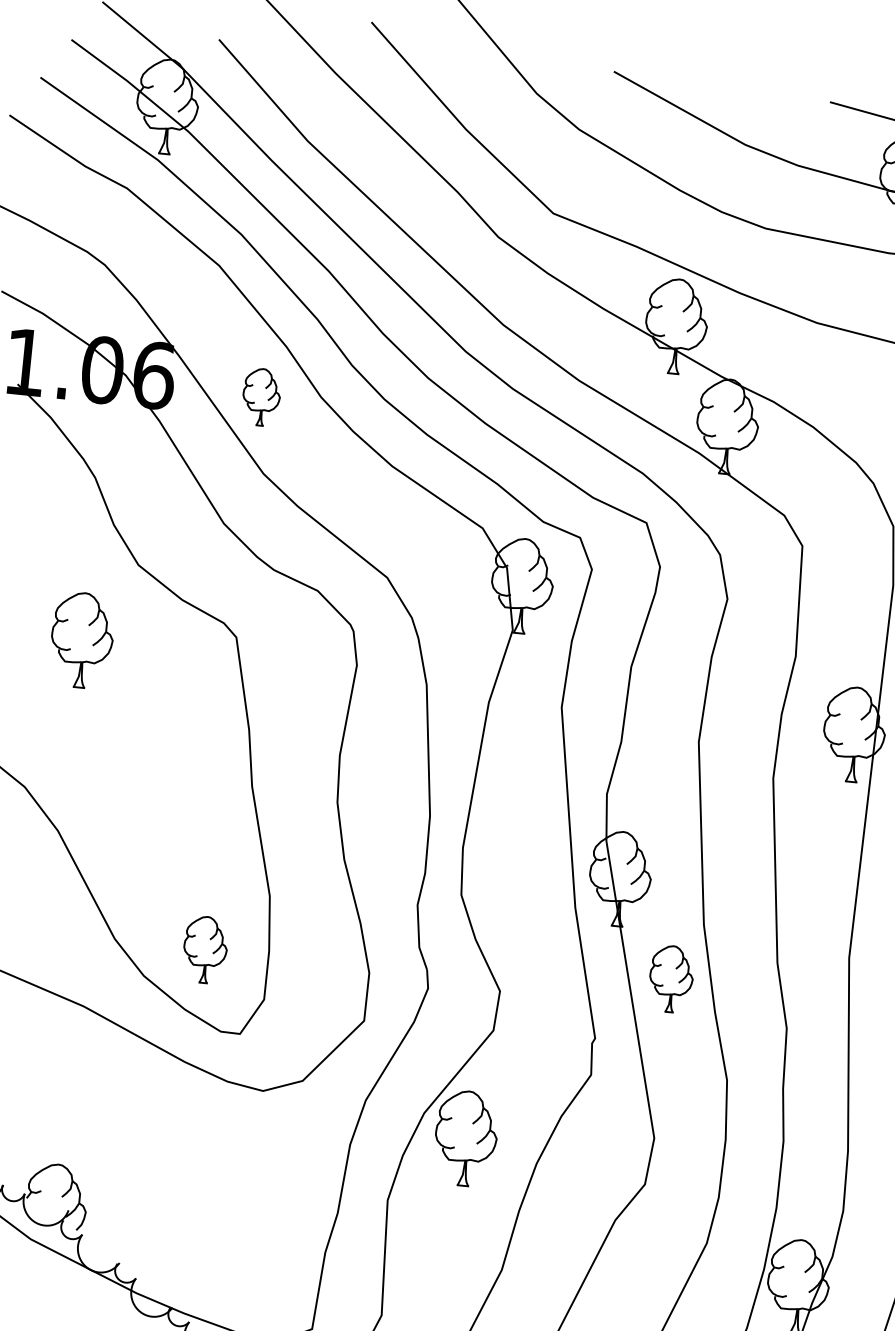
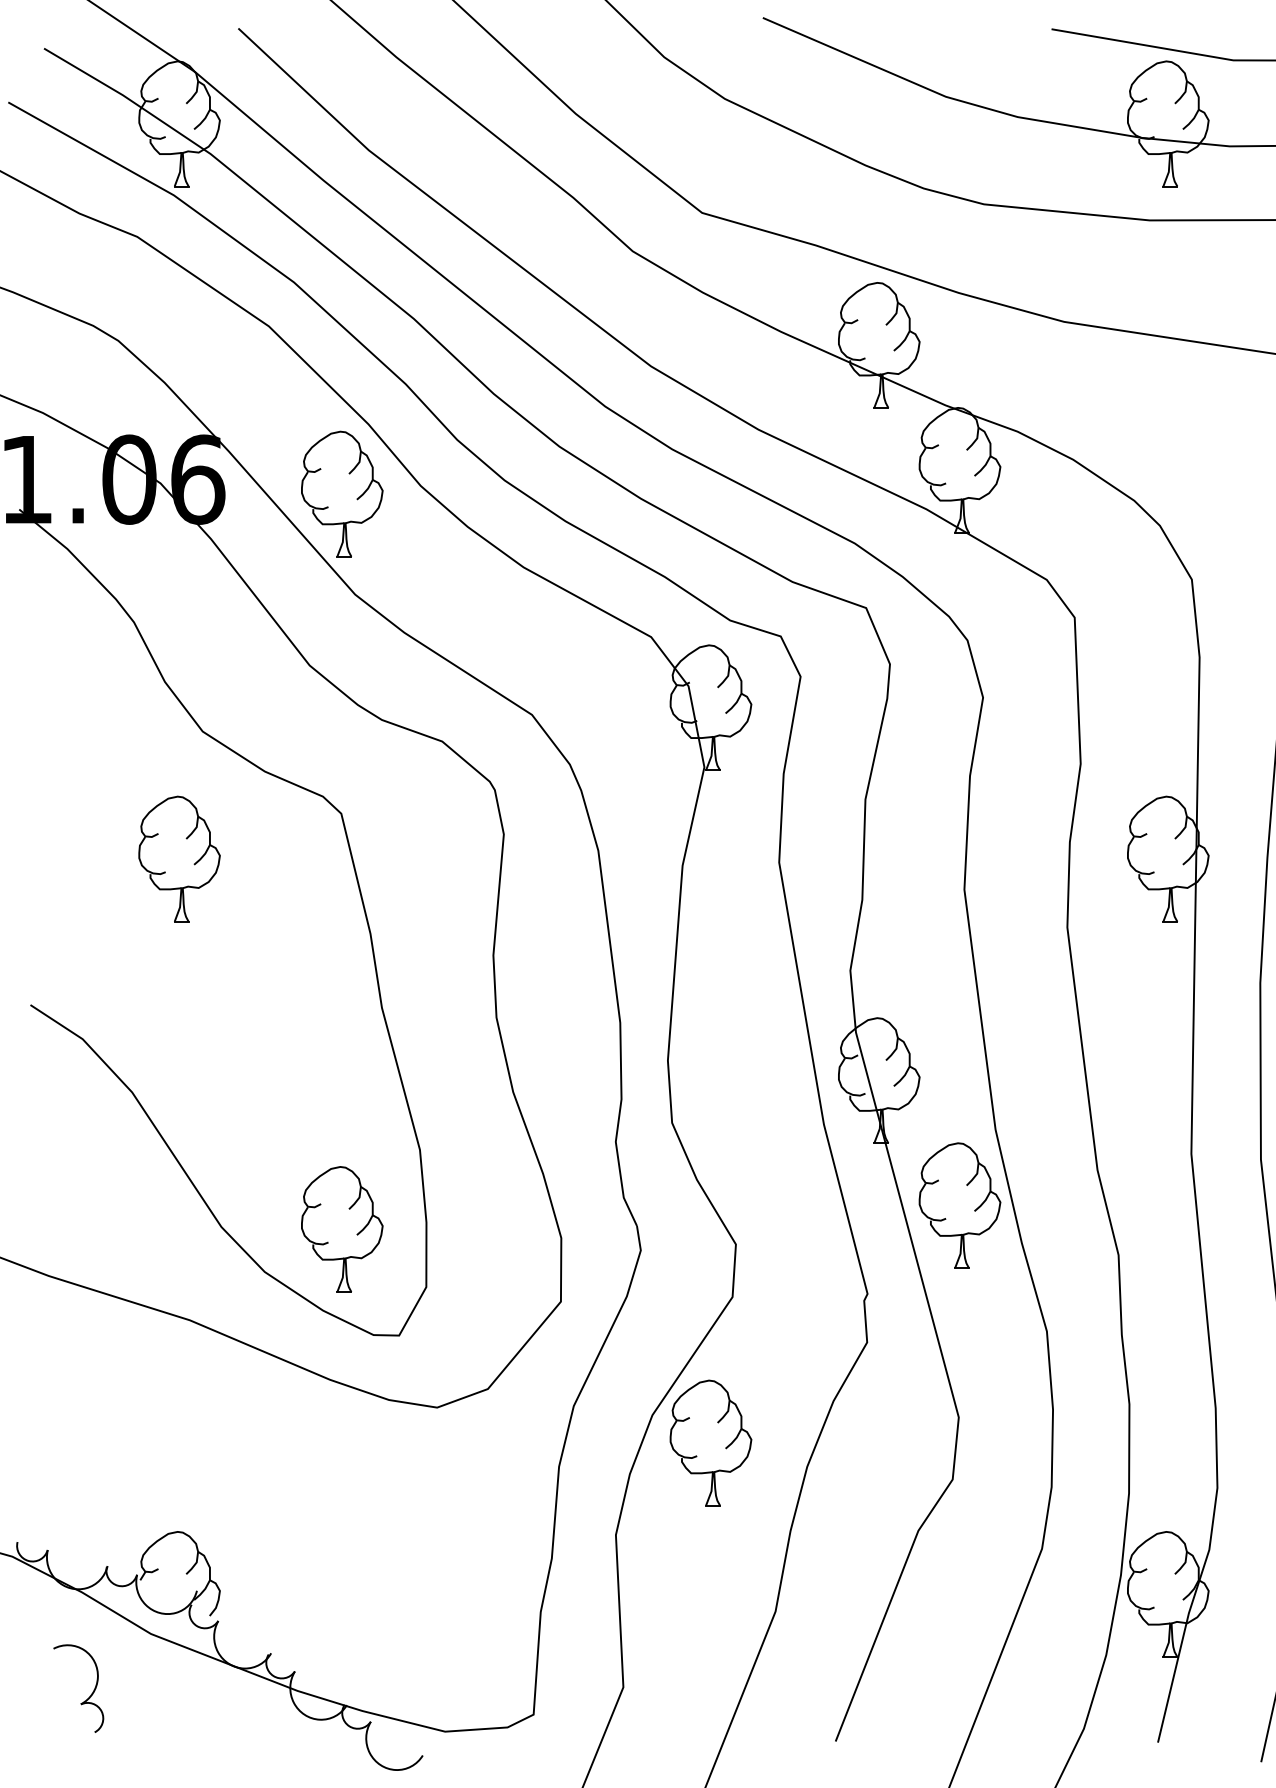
part: (261, 396) -> (342, 493), size x1.67
part: (82, 639) -> (179, 858), moved
part: (205, 949) -> (342, 1229), size x1.43
part: (671, 979) -> (959, 1205), size x1.43

